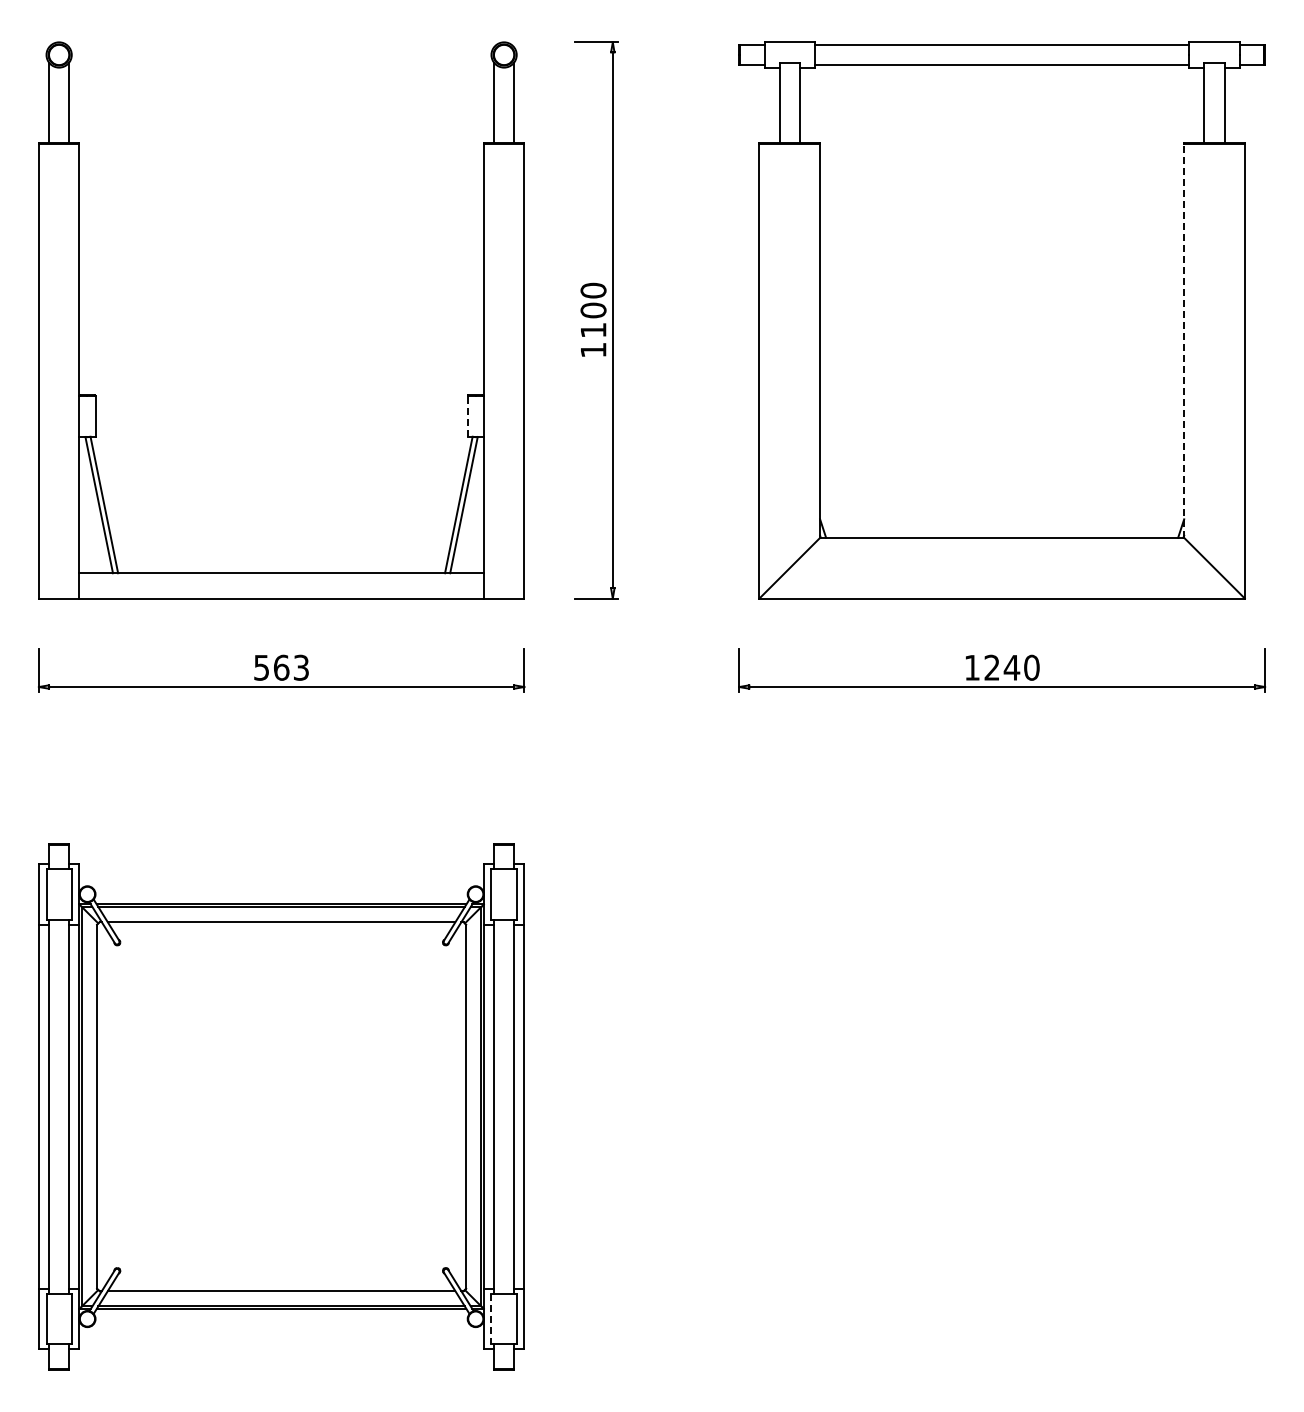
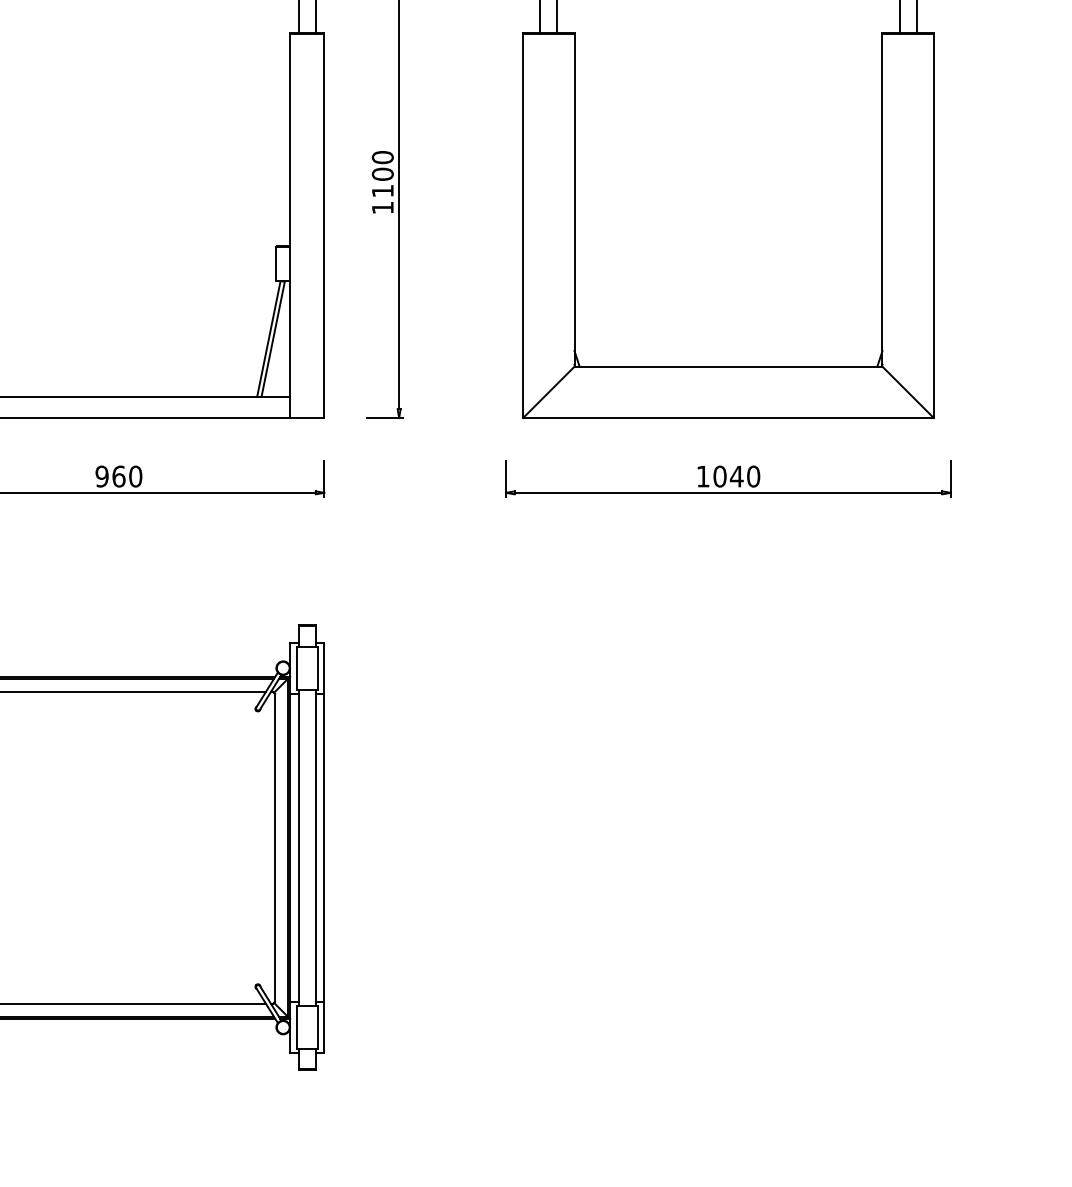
line: (1184, 341) -> (882, 200), dashed -> solid
line: (467, 416) -> (276, 264), dashed -> solid
text: (281, 667) -> (118, 476), 563 -> 960
text: (991, 667) -> (719, 476), 1240 -> 1040
line: (491, 1319) -> (296, 1027), dashed -> solid

